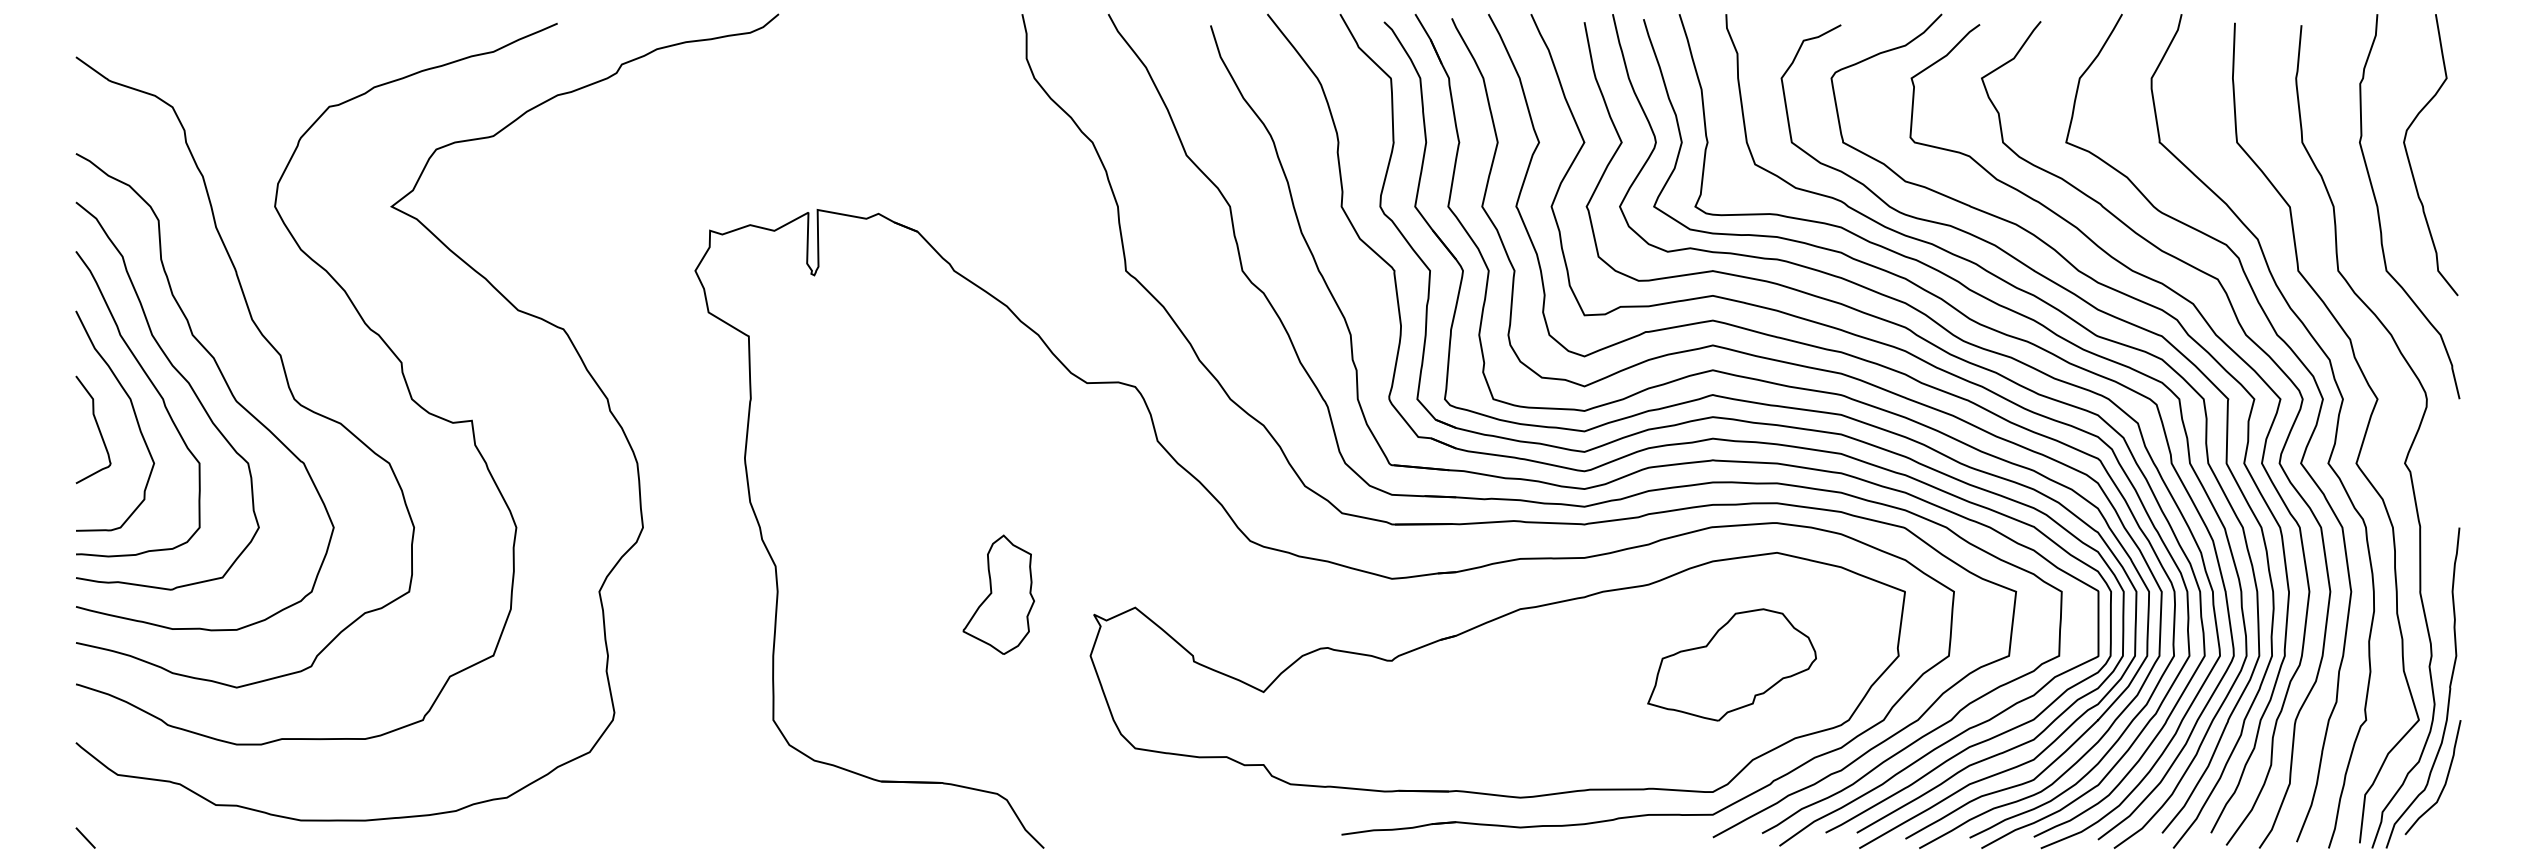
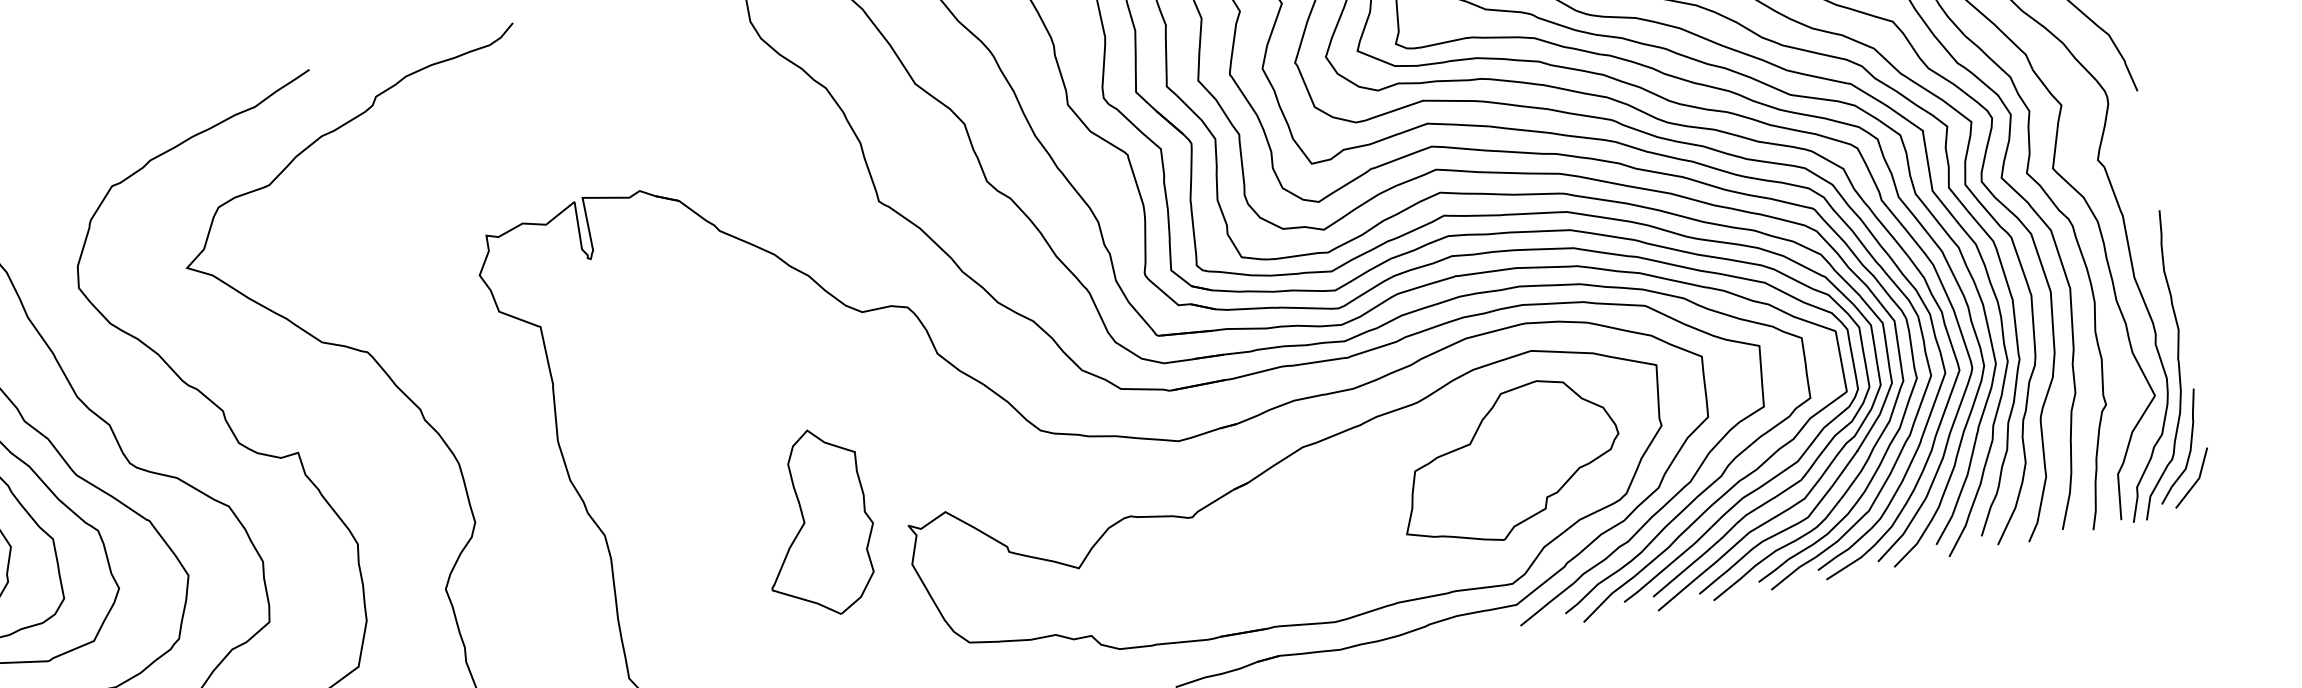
part: (998, 594) -> (816, 523), size x1.67
part: (1731, 664) -> (1508, 462), size x1.43
line: (2445, 816) -> (2196, 480), added

